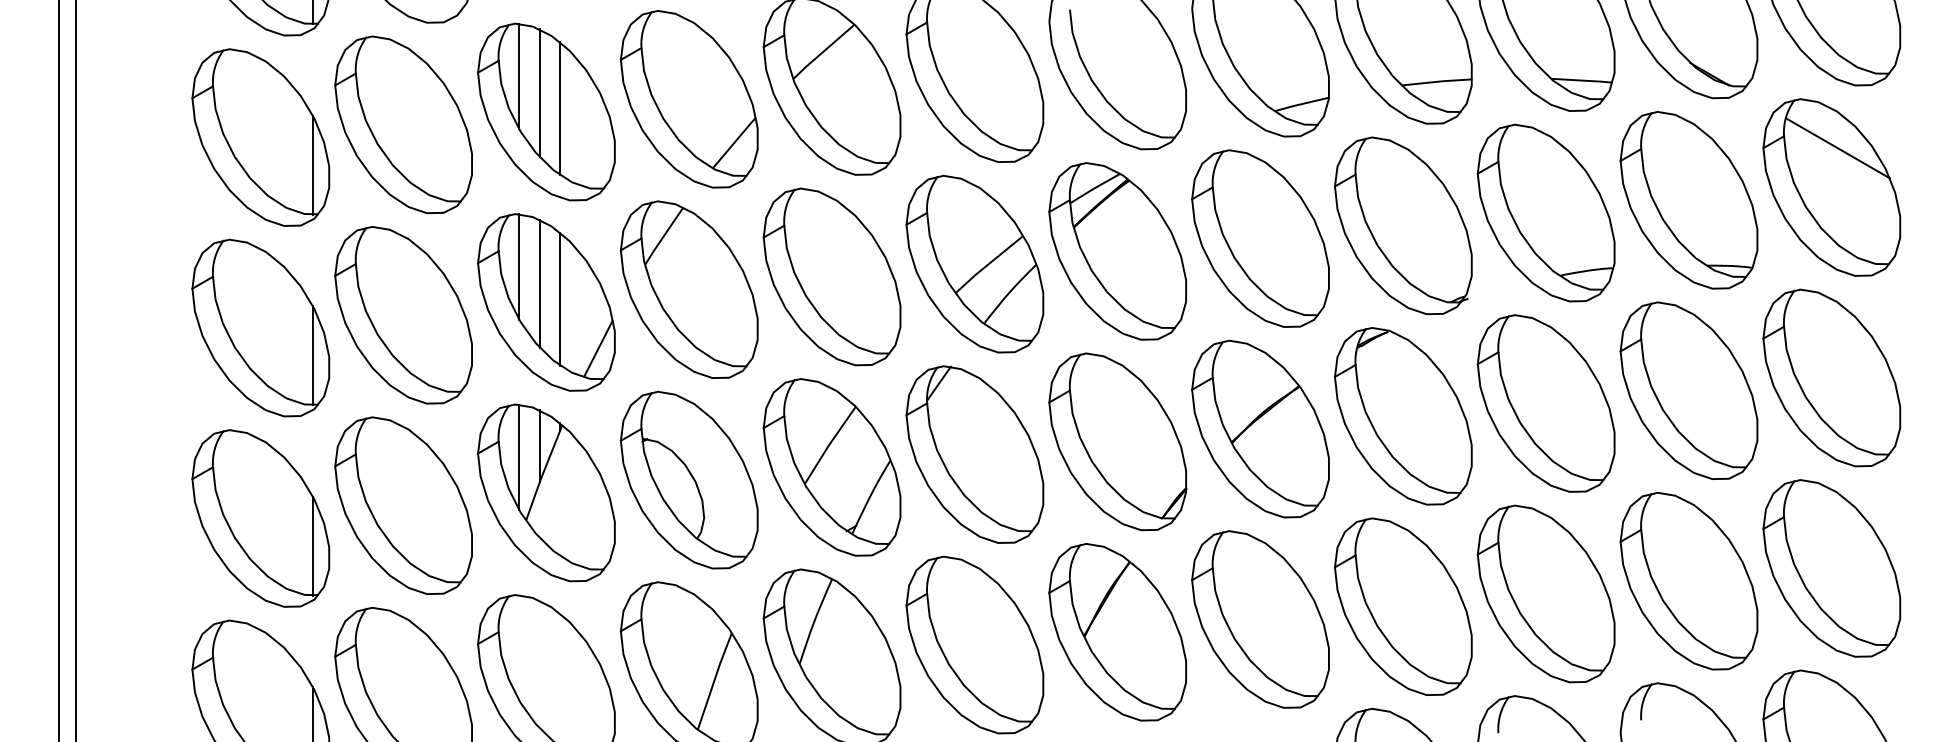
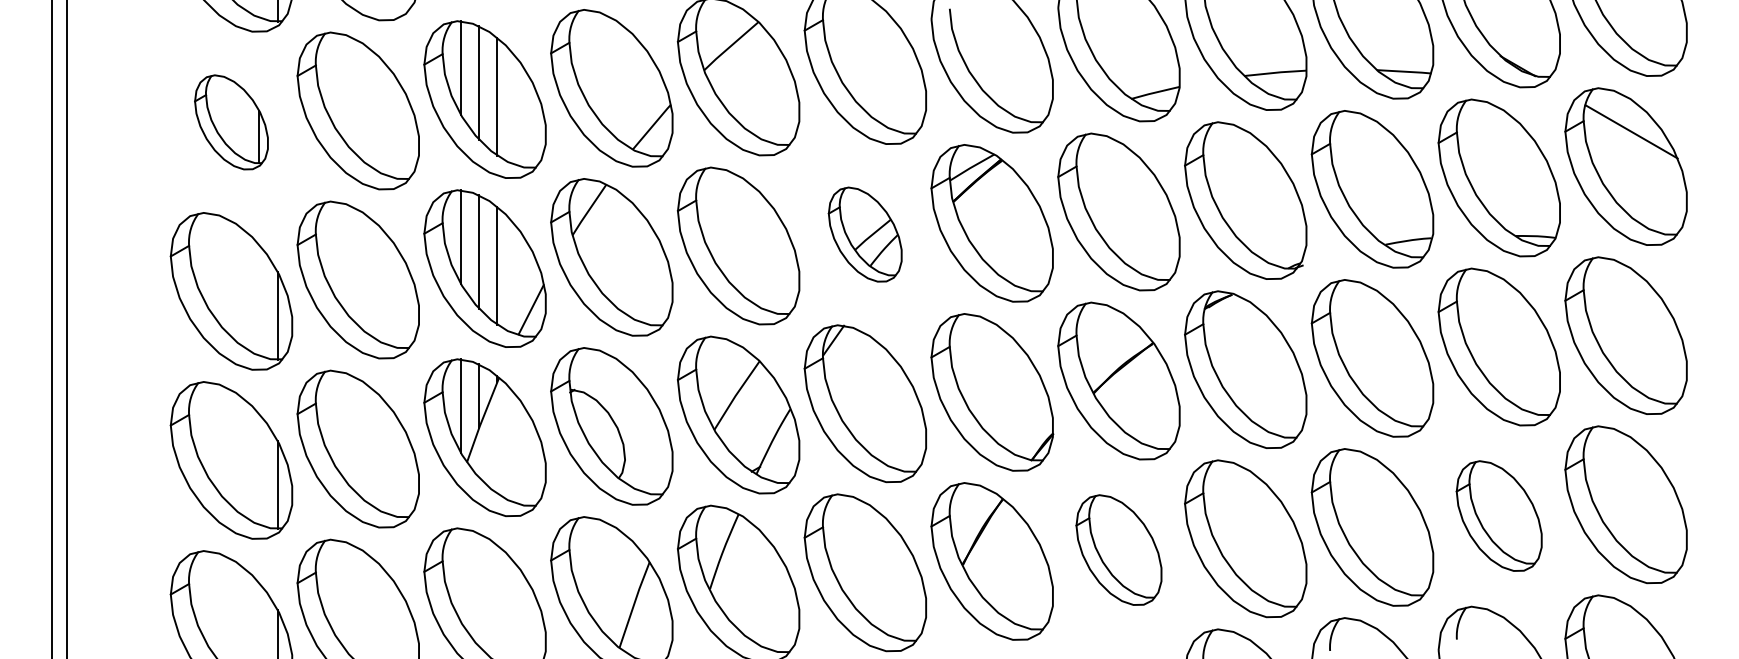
part: (260, 137) -> (231, 122), size x0.6
part: (973, 263) -> (864, 234), size x0.6
part: (1688, 580) -> (1498, 515), size x0.7
part: (1259, 618) -> (1118, 549), size x0.7

